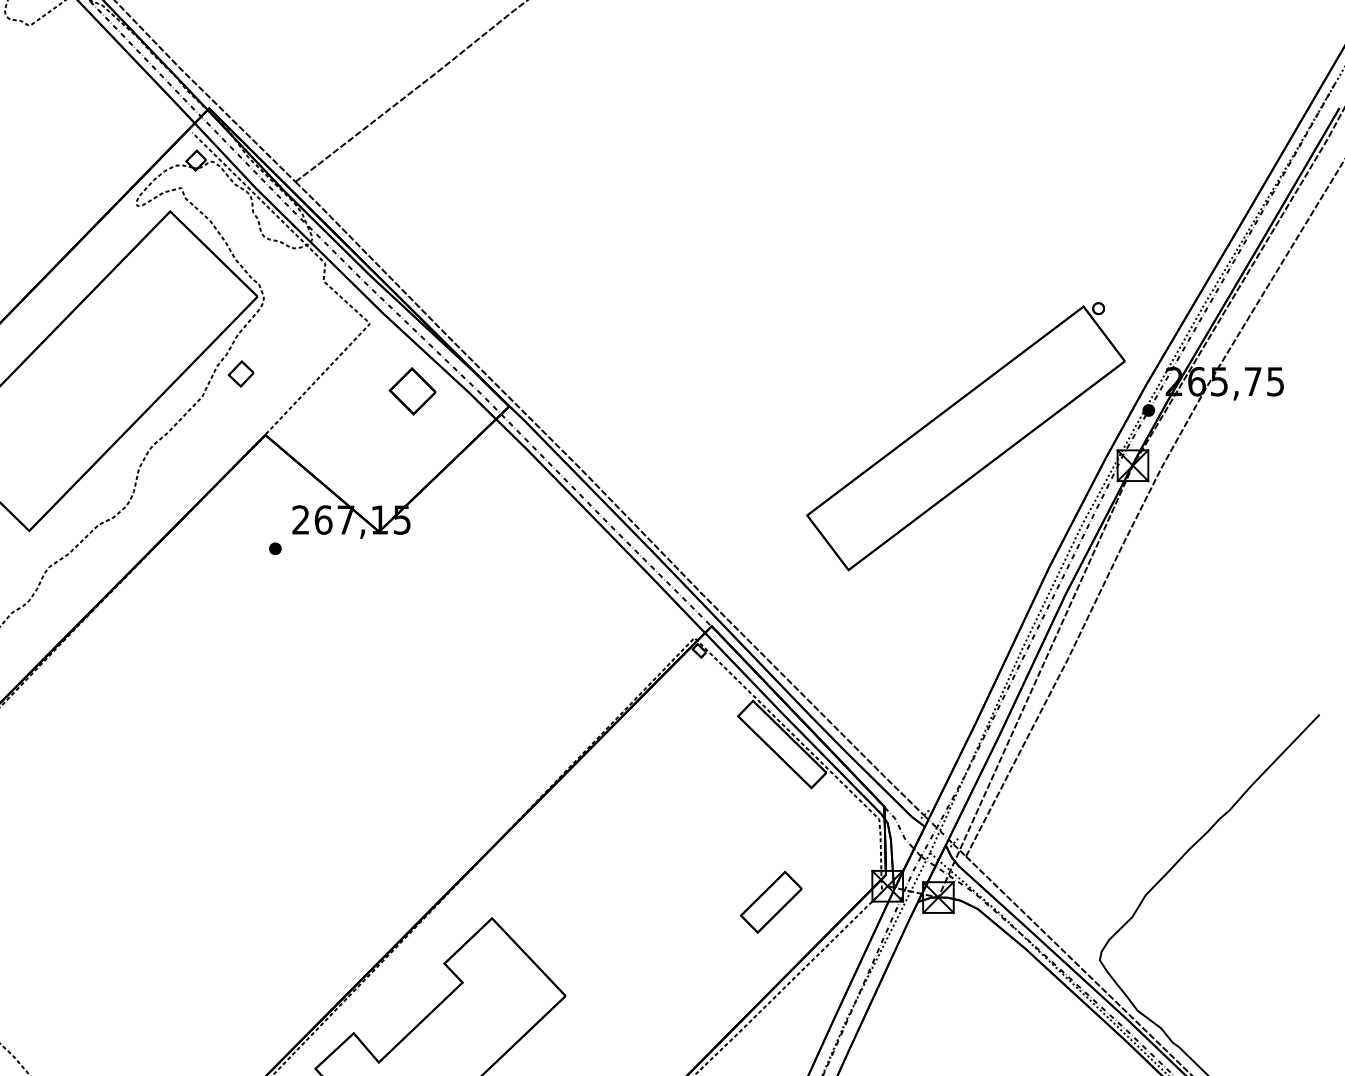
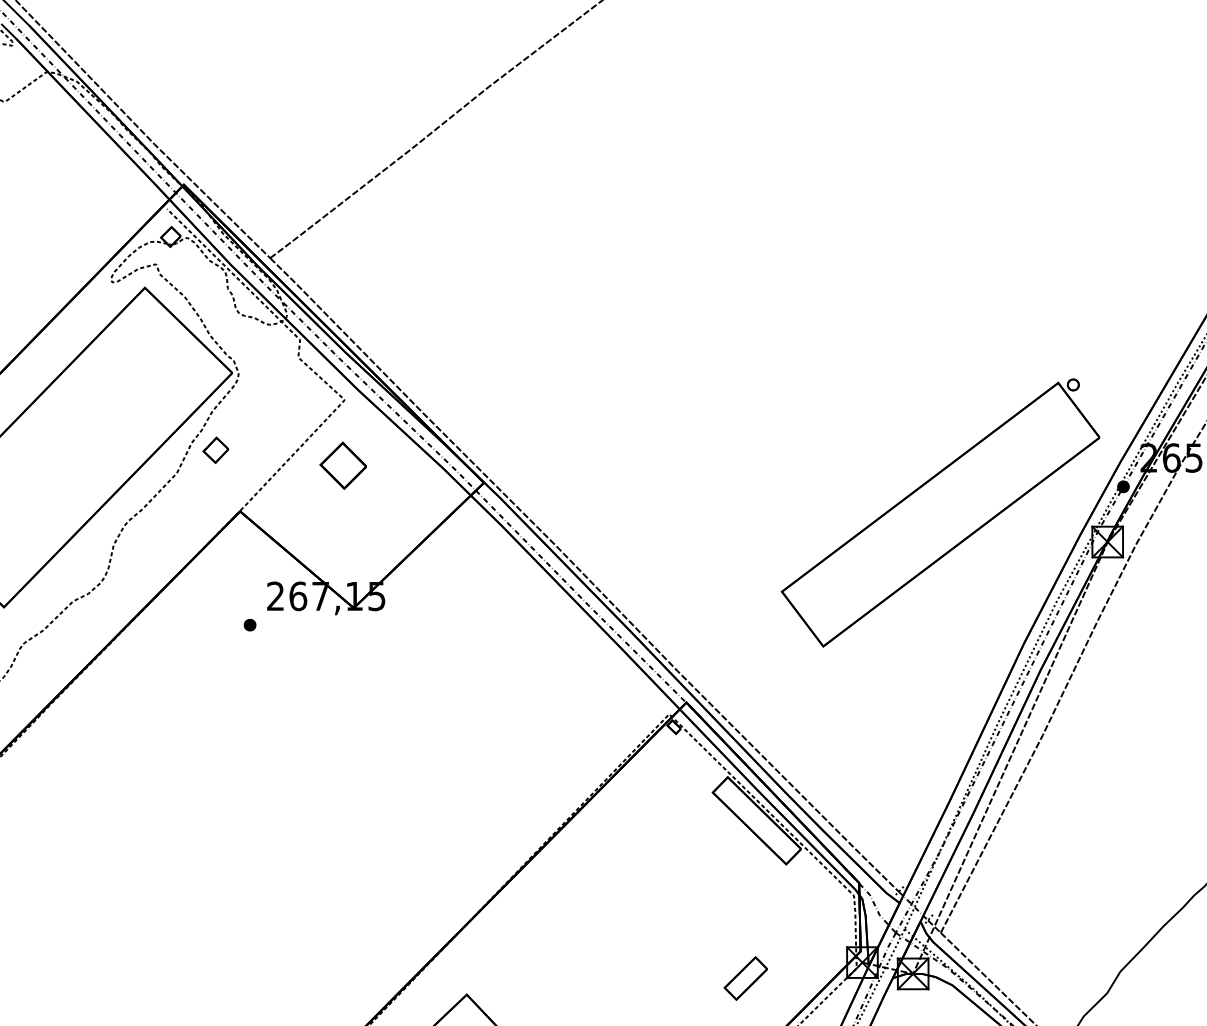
part: (412, 391) -> (343, 465), moved
part: (770, 901) -> (745, 977), size x0.7

